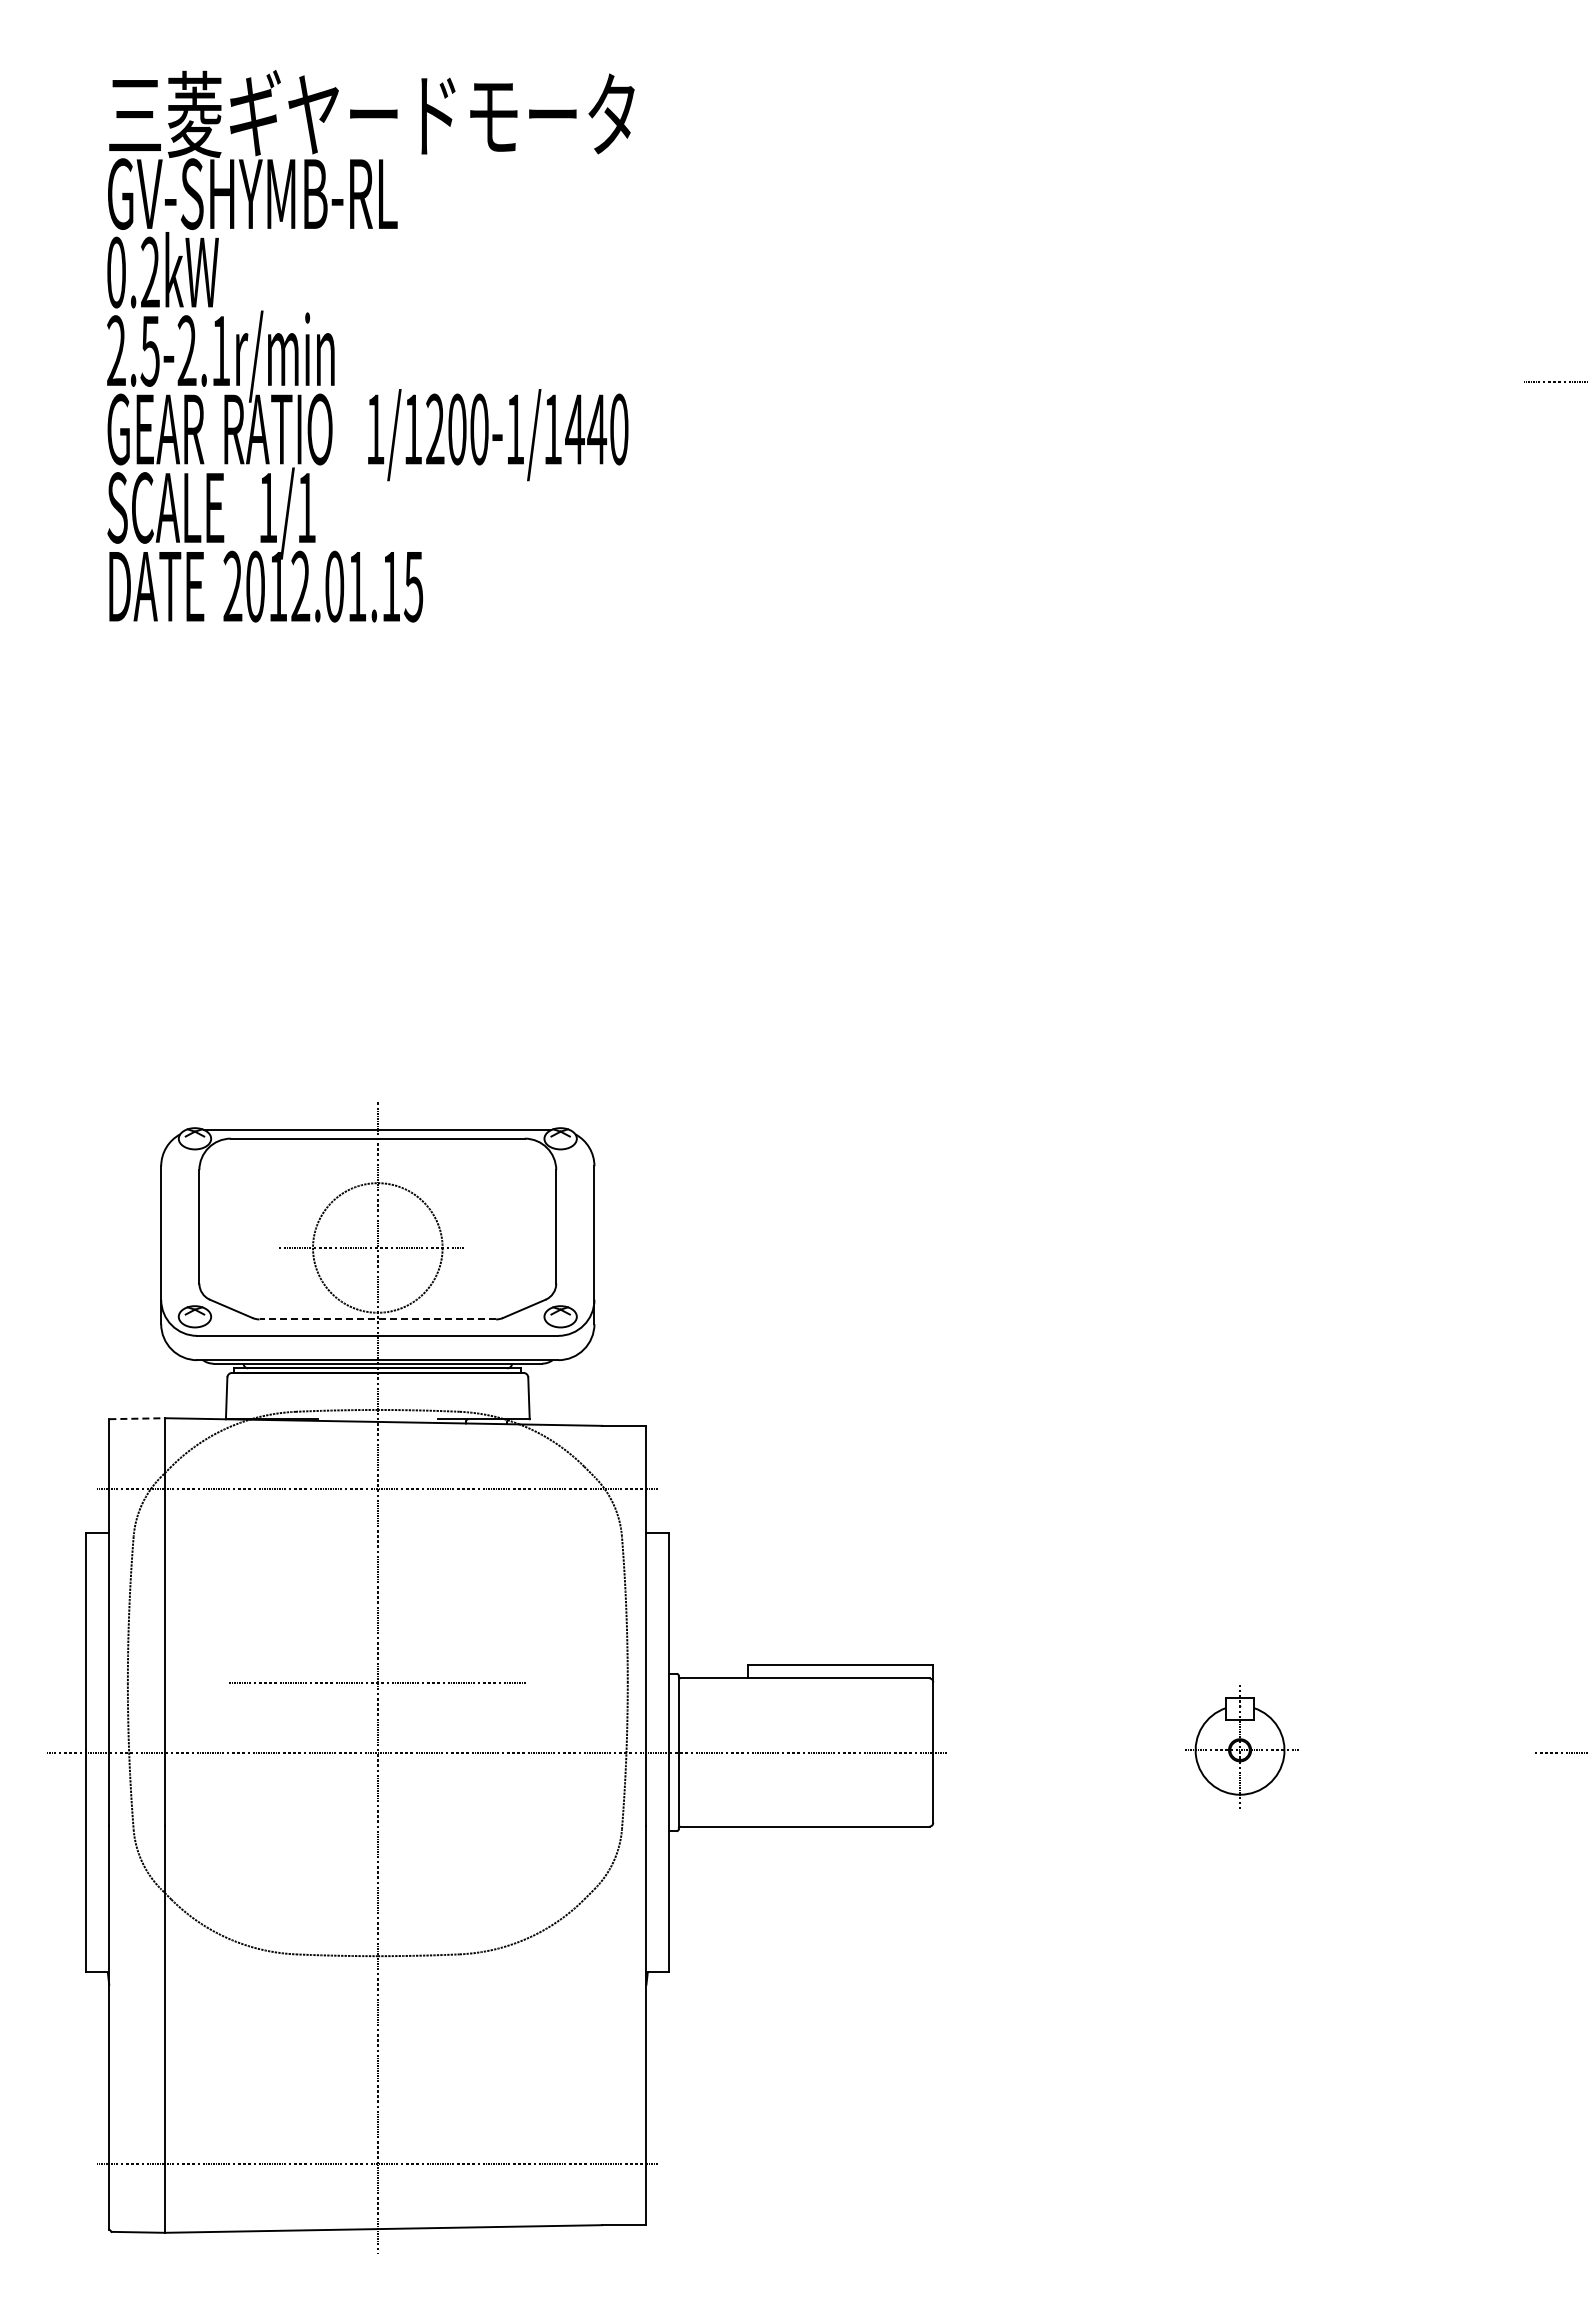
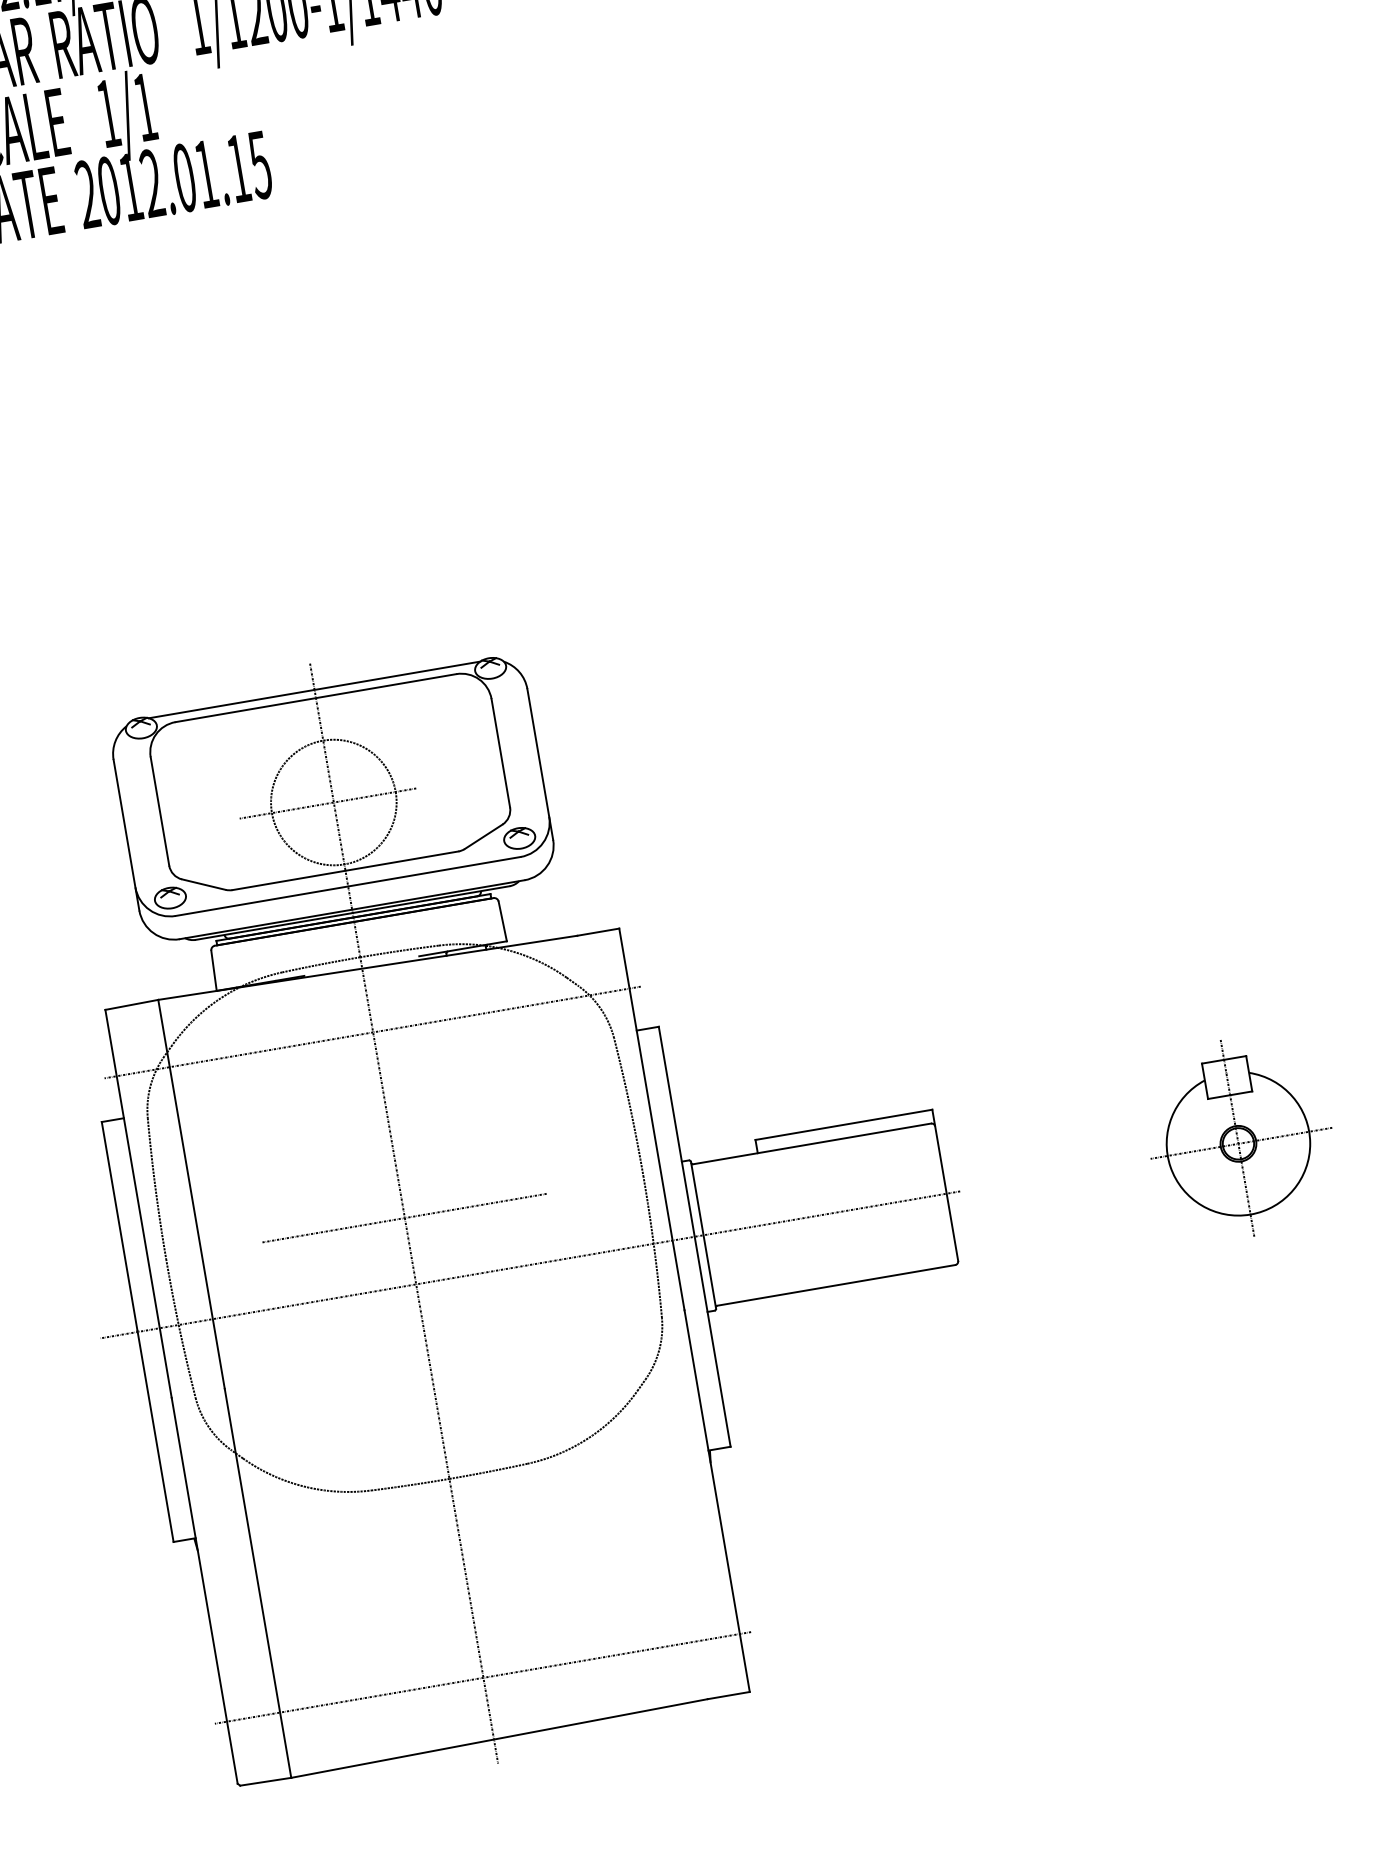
line: (377, 1319) -> (345, 870), dashed -> solid
line: (137, 1418) -> (132, 1004), dashed -> solid
part: (1241, 1746) -> (1240, 1137), size x1.67

